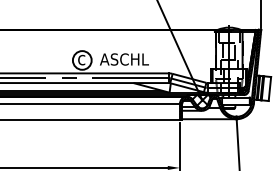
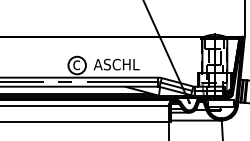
hatch: (198, 101) -> (186, 103), removed

